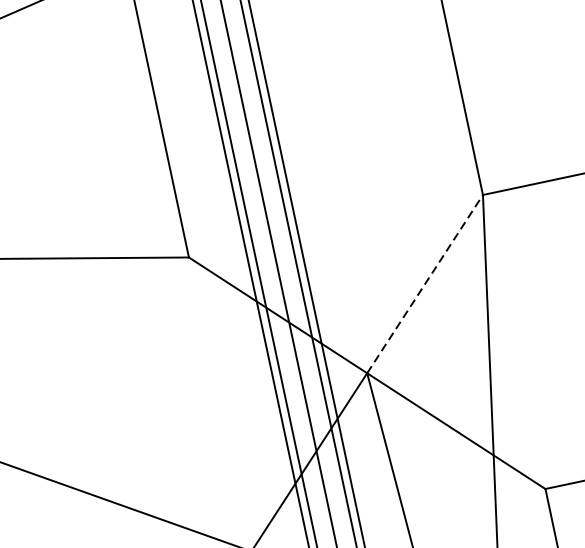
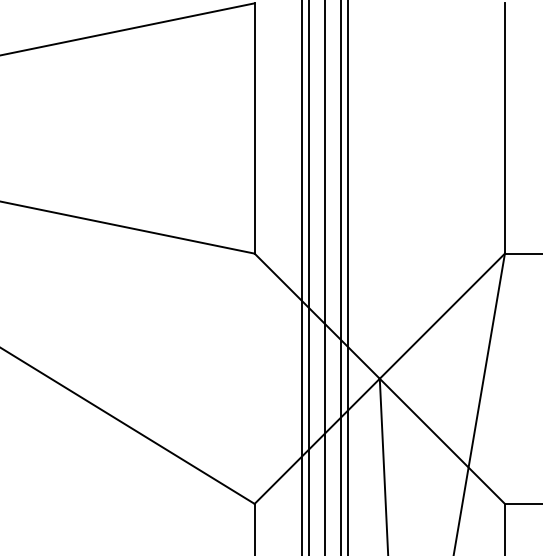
line: (425, 283) -> (442, 315), dashed -> solid

